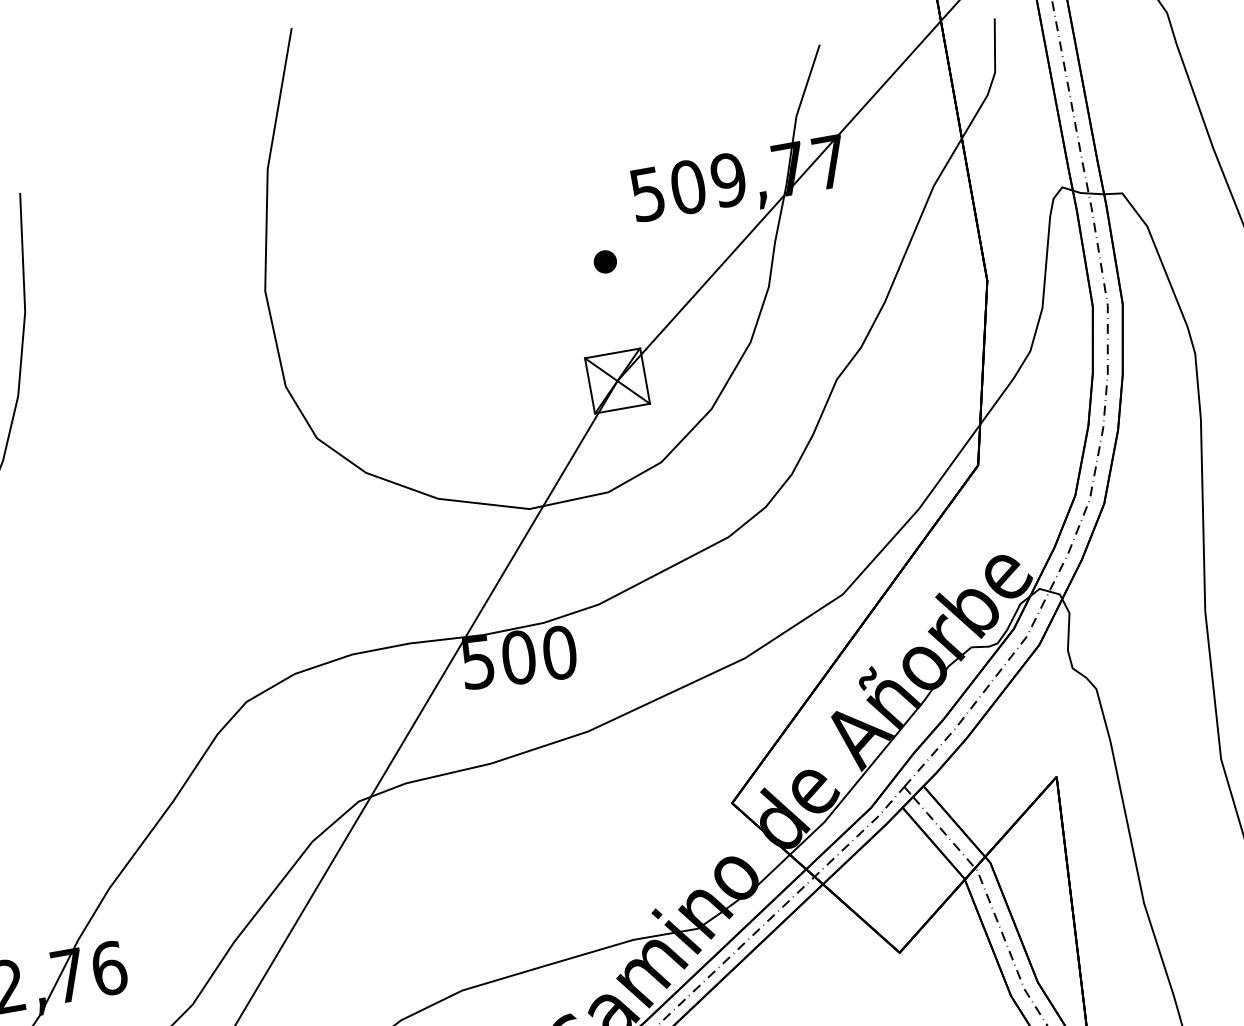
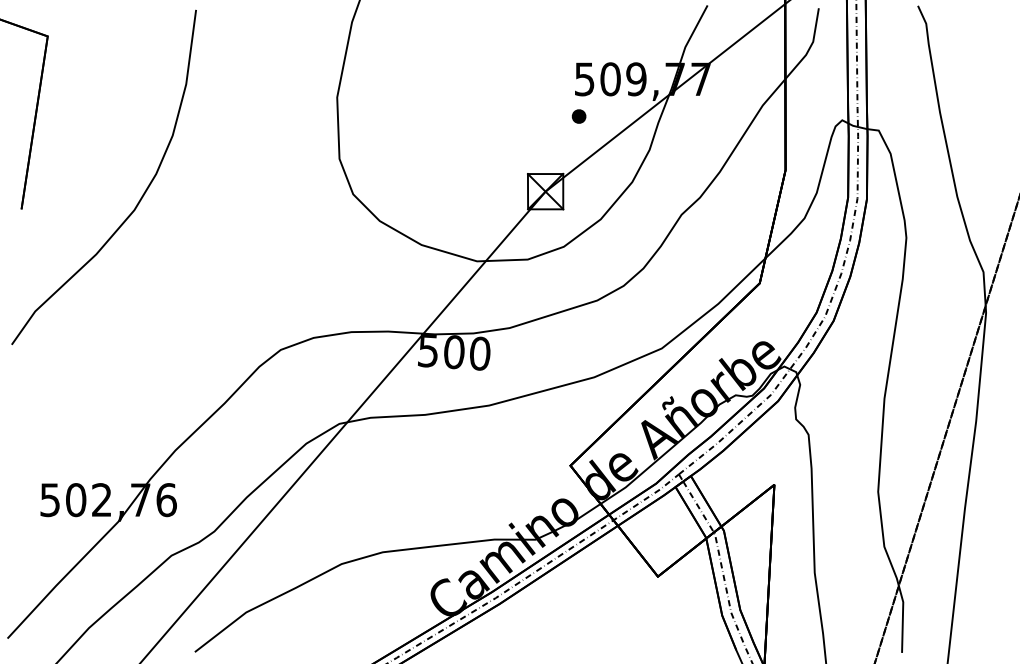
part: (604, 261) -> (578, 116), moved

